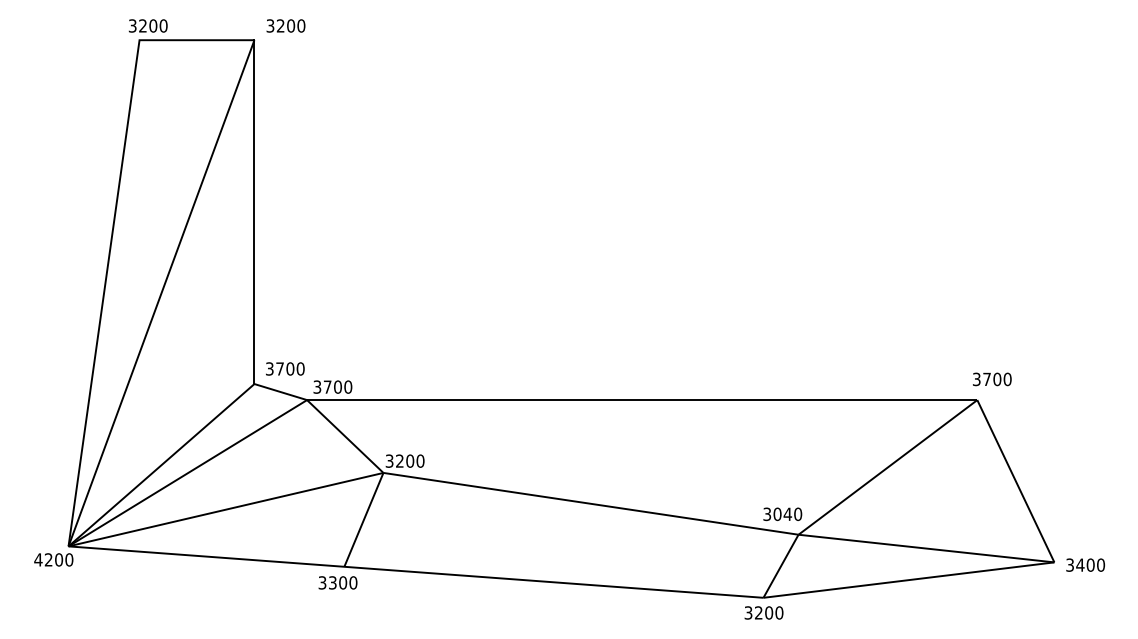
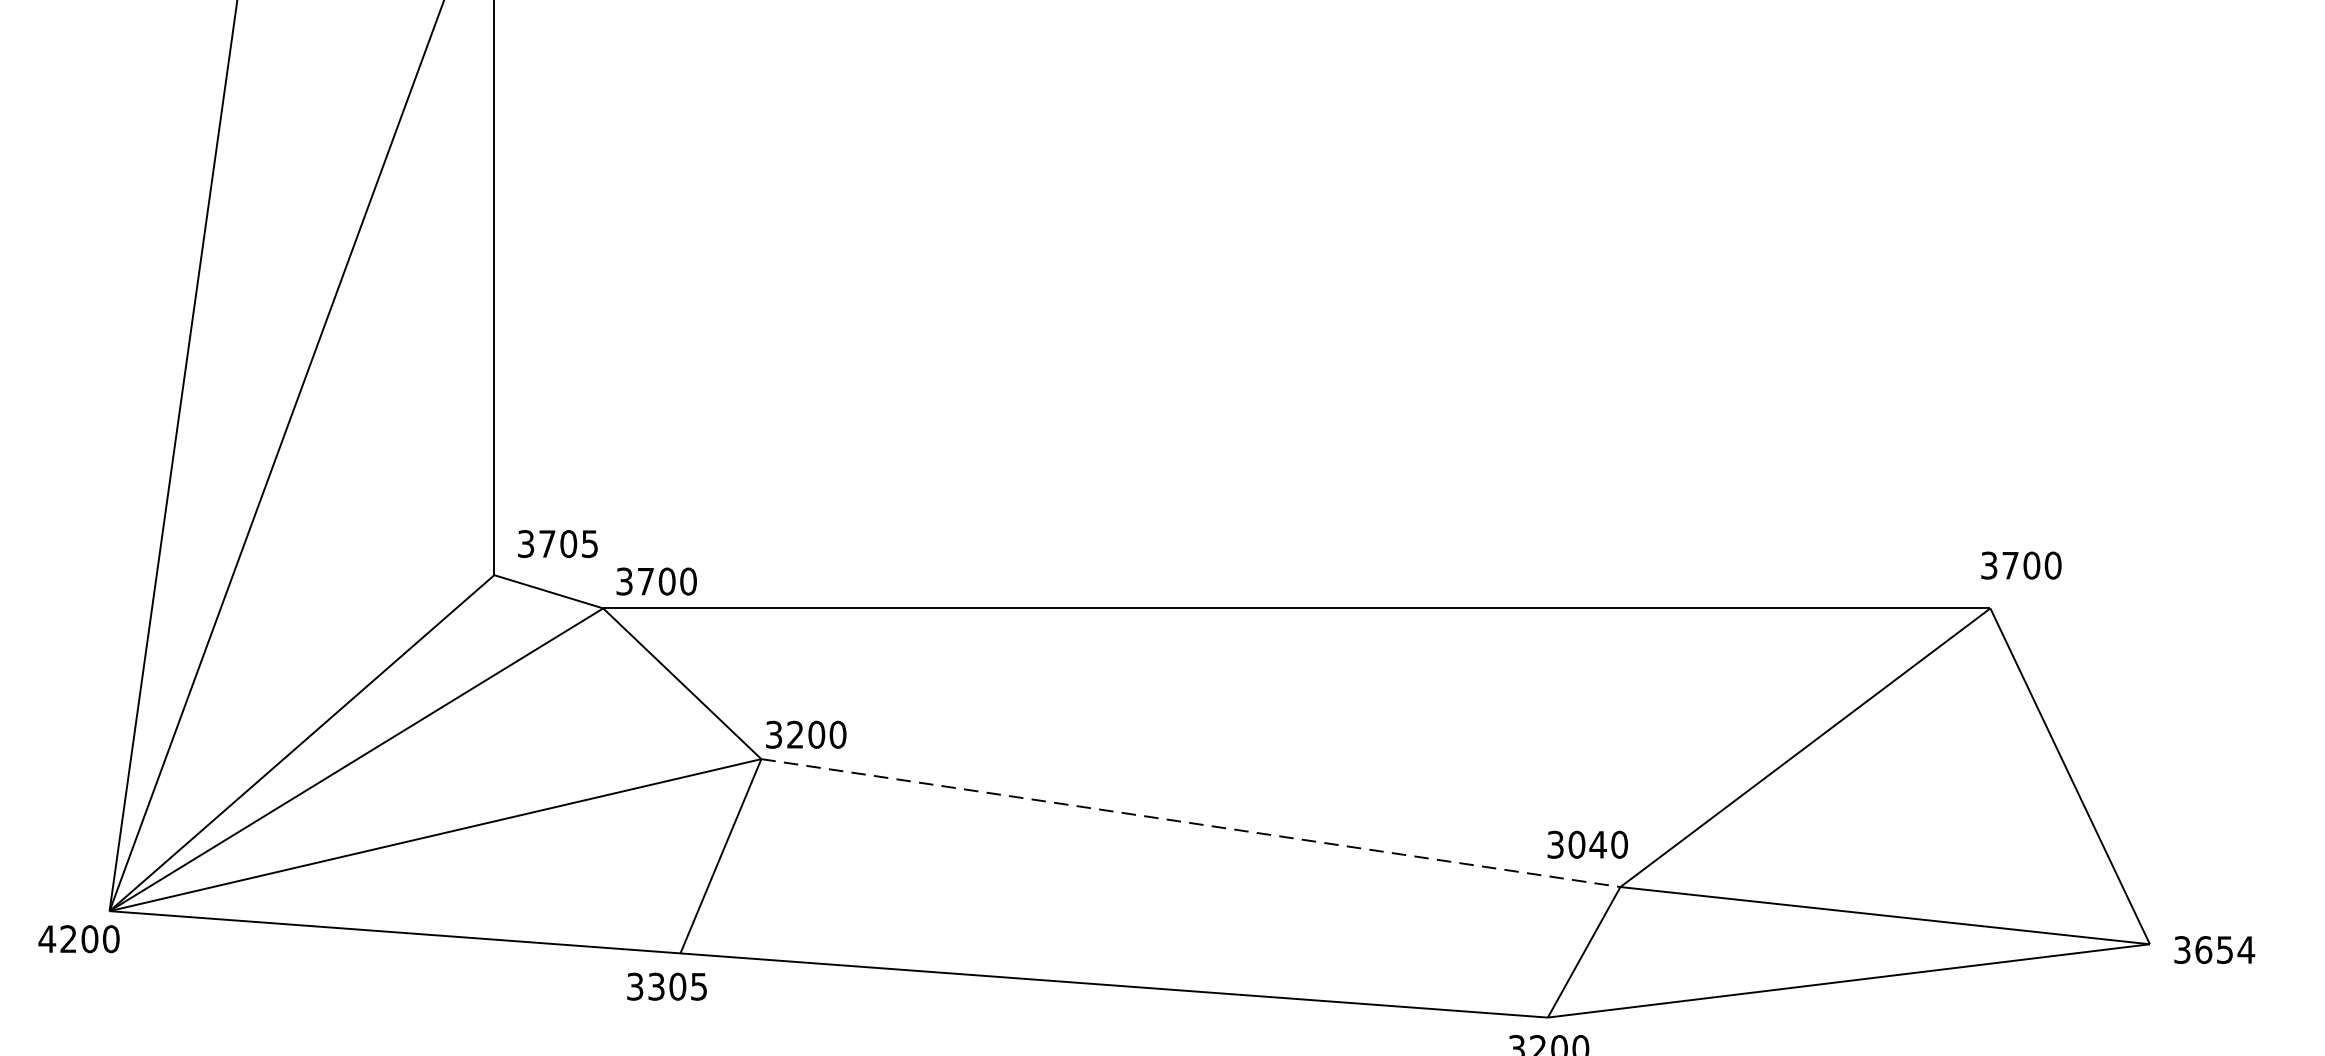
text: (300, 368) -> (589, 543), 3700 -> 3705
line: (591, 503) -> (1191, 822), solid -> dashed
text: (1090, 564) -> (2224, 948), 3400 -> 3654
text: (353, 582) -> (699, 985), 3300 -> 3305

